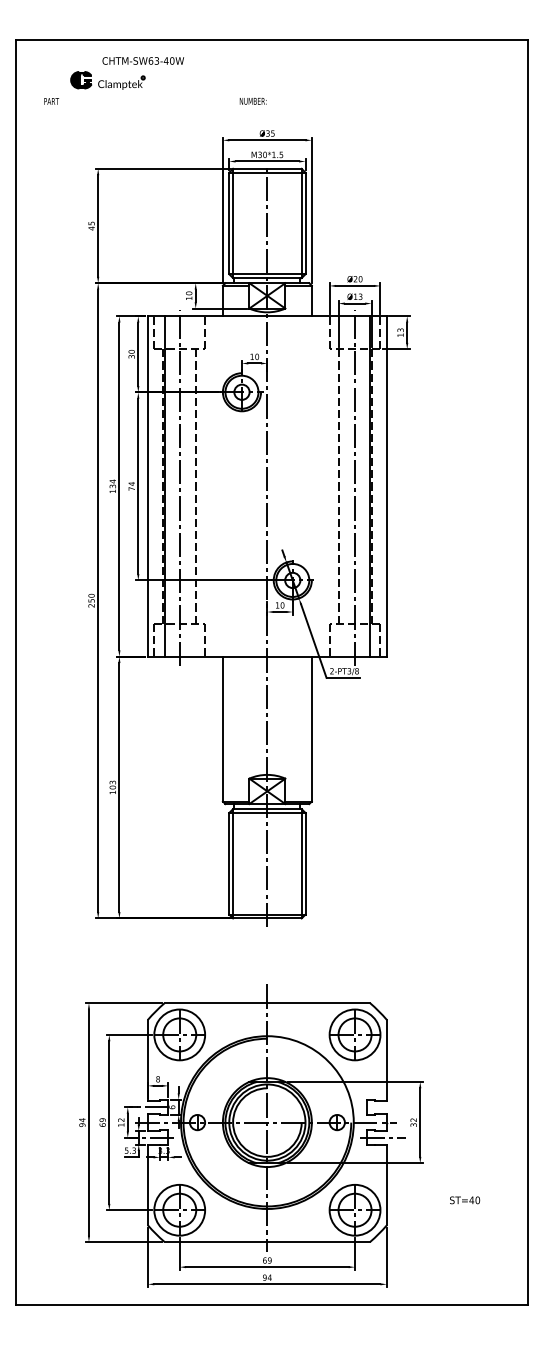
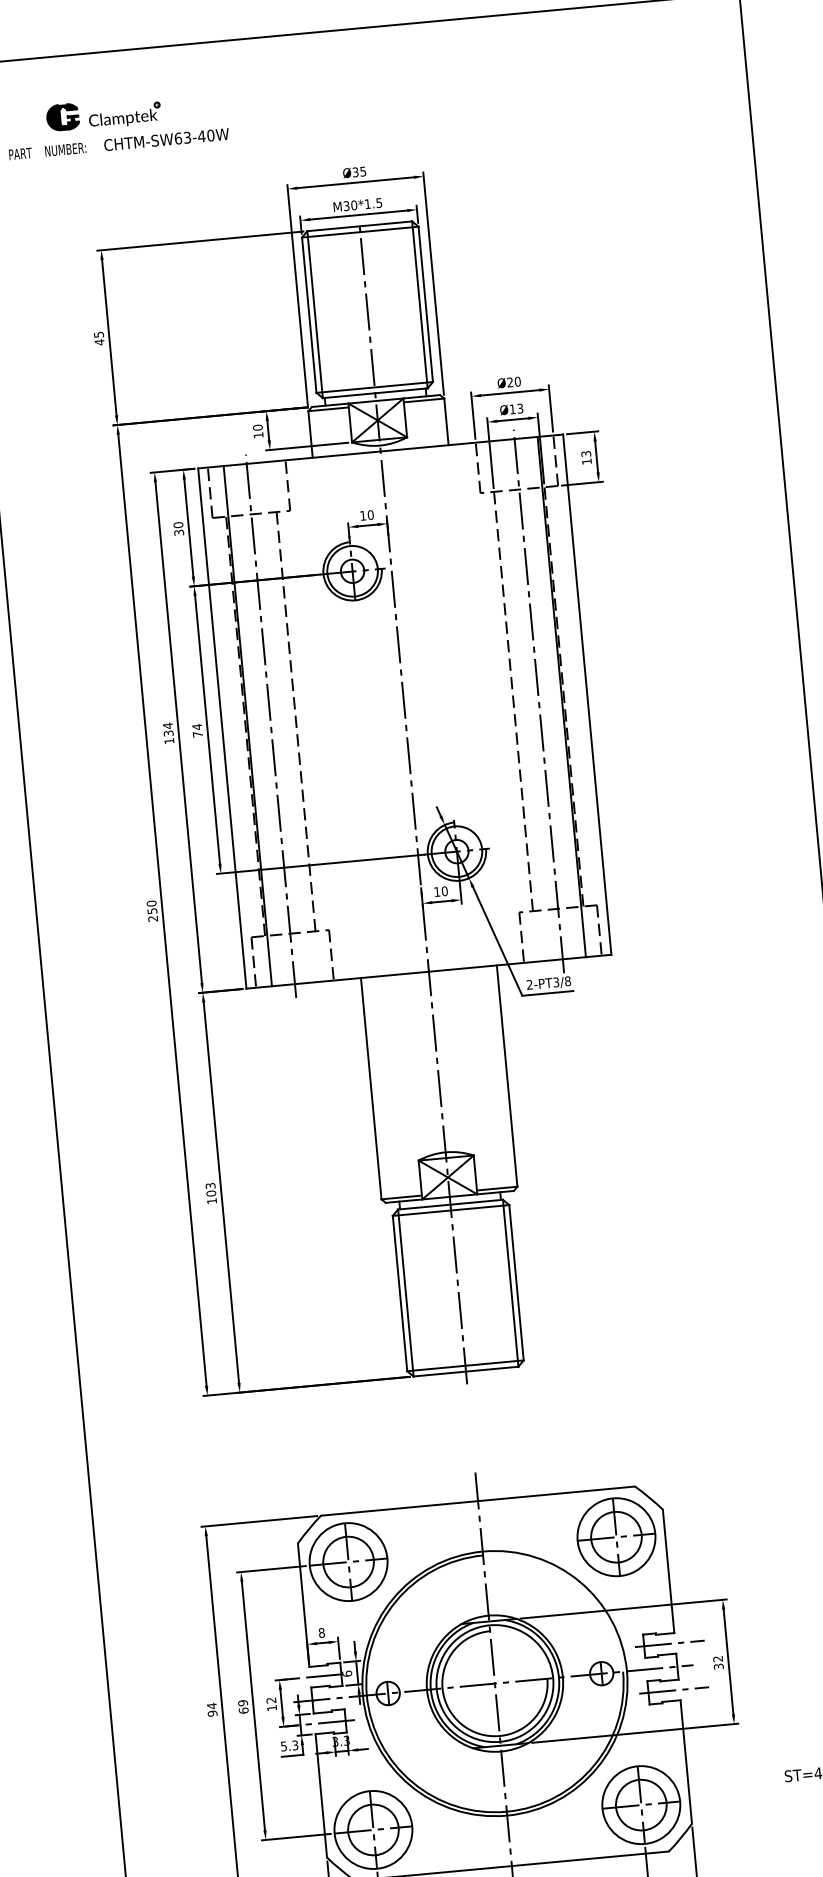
text: (142, 60) -> (165, 139), moved
text: (252, 101) -> (64, 149), moved
line: (383, 1107) -> (670, 1644), added

